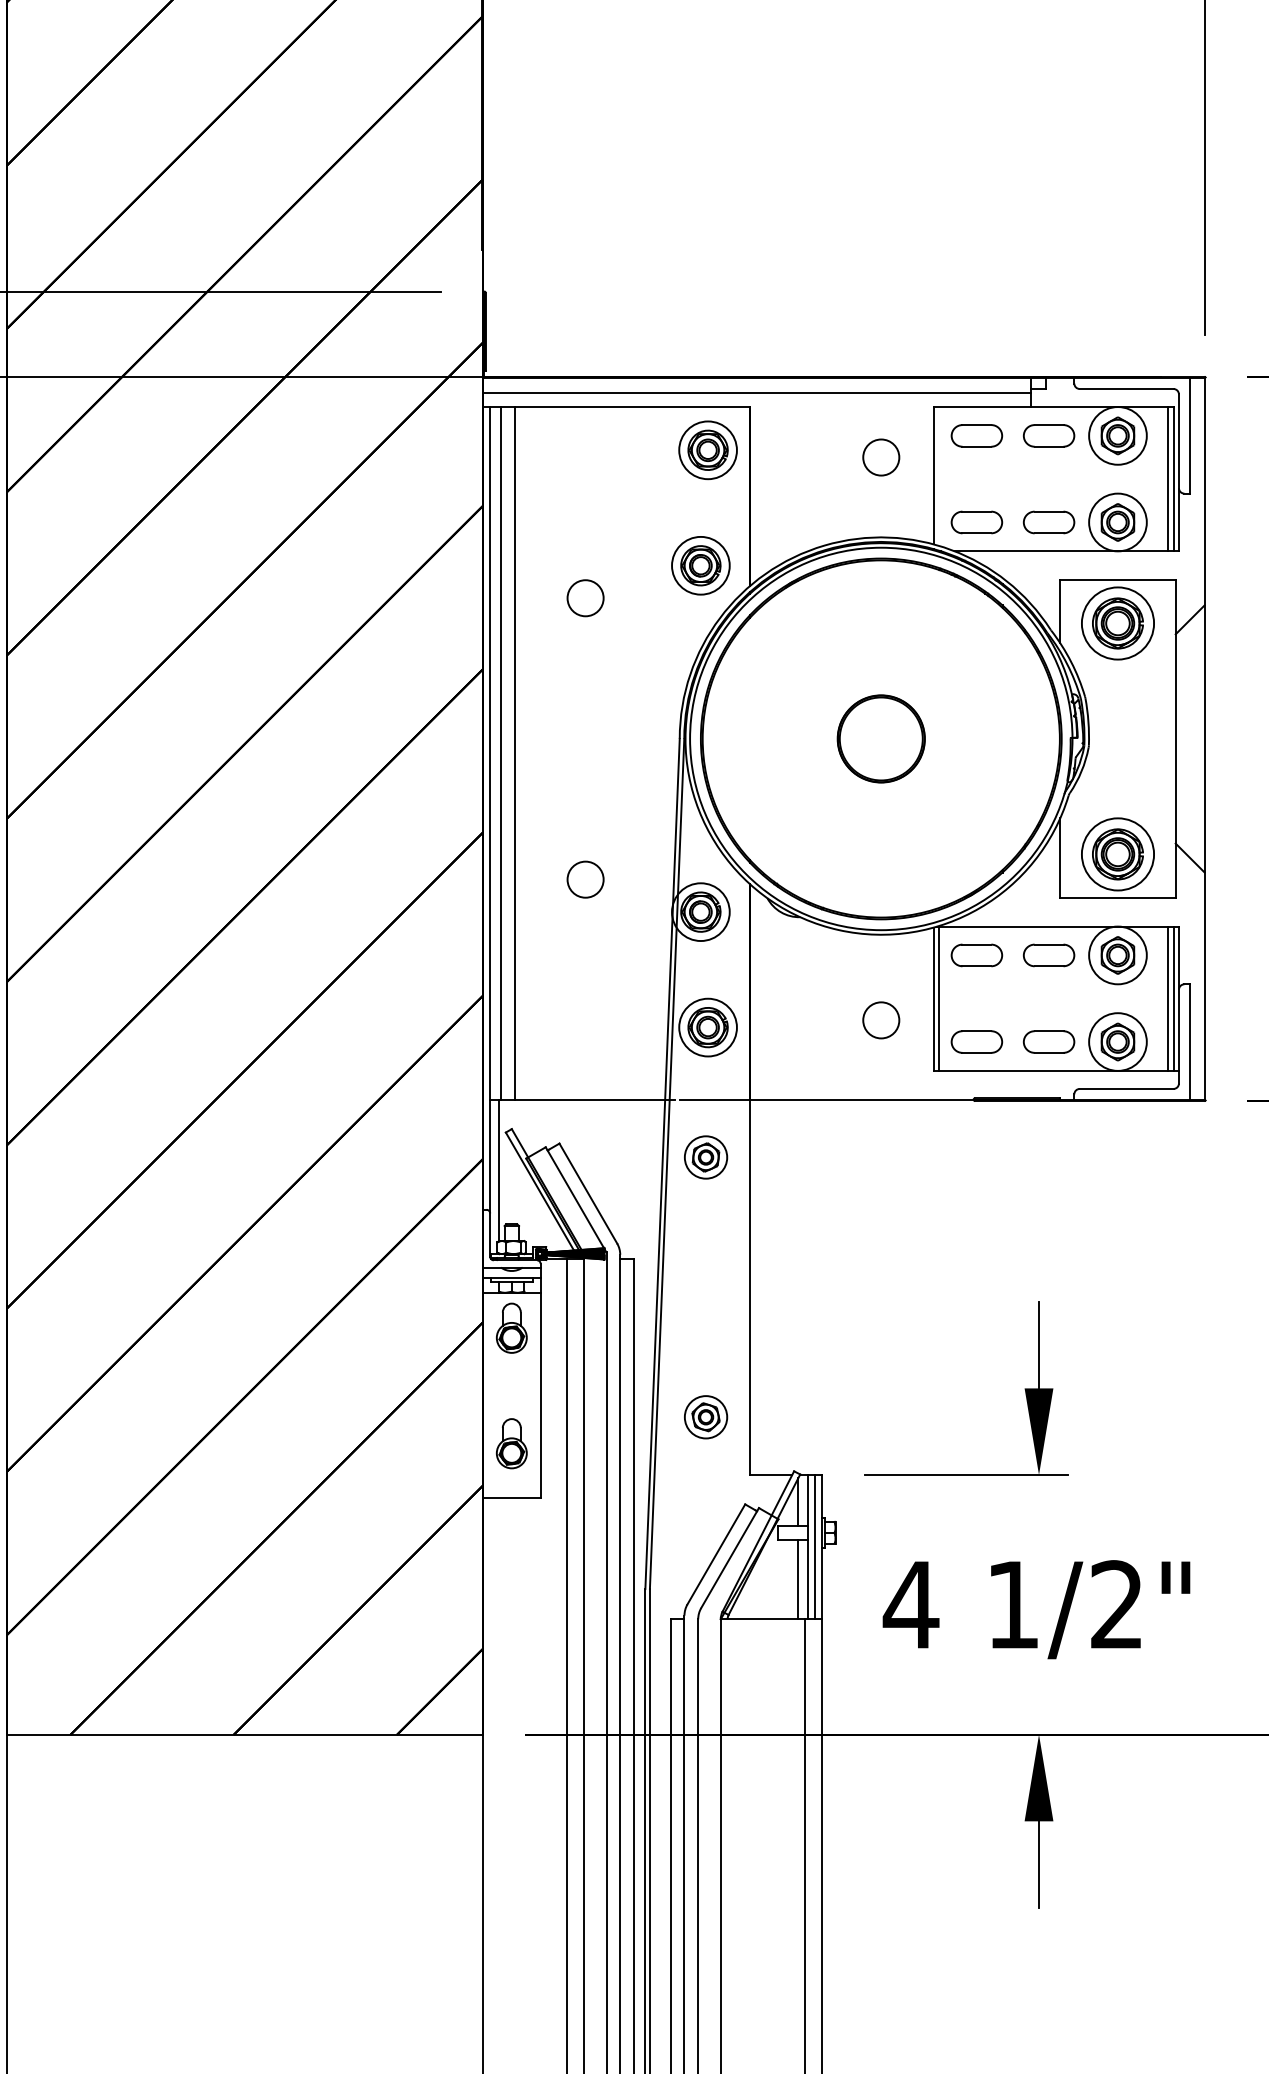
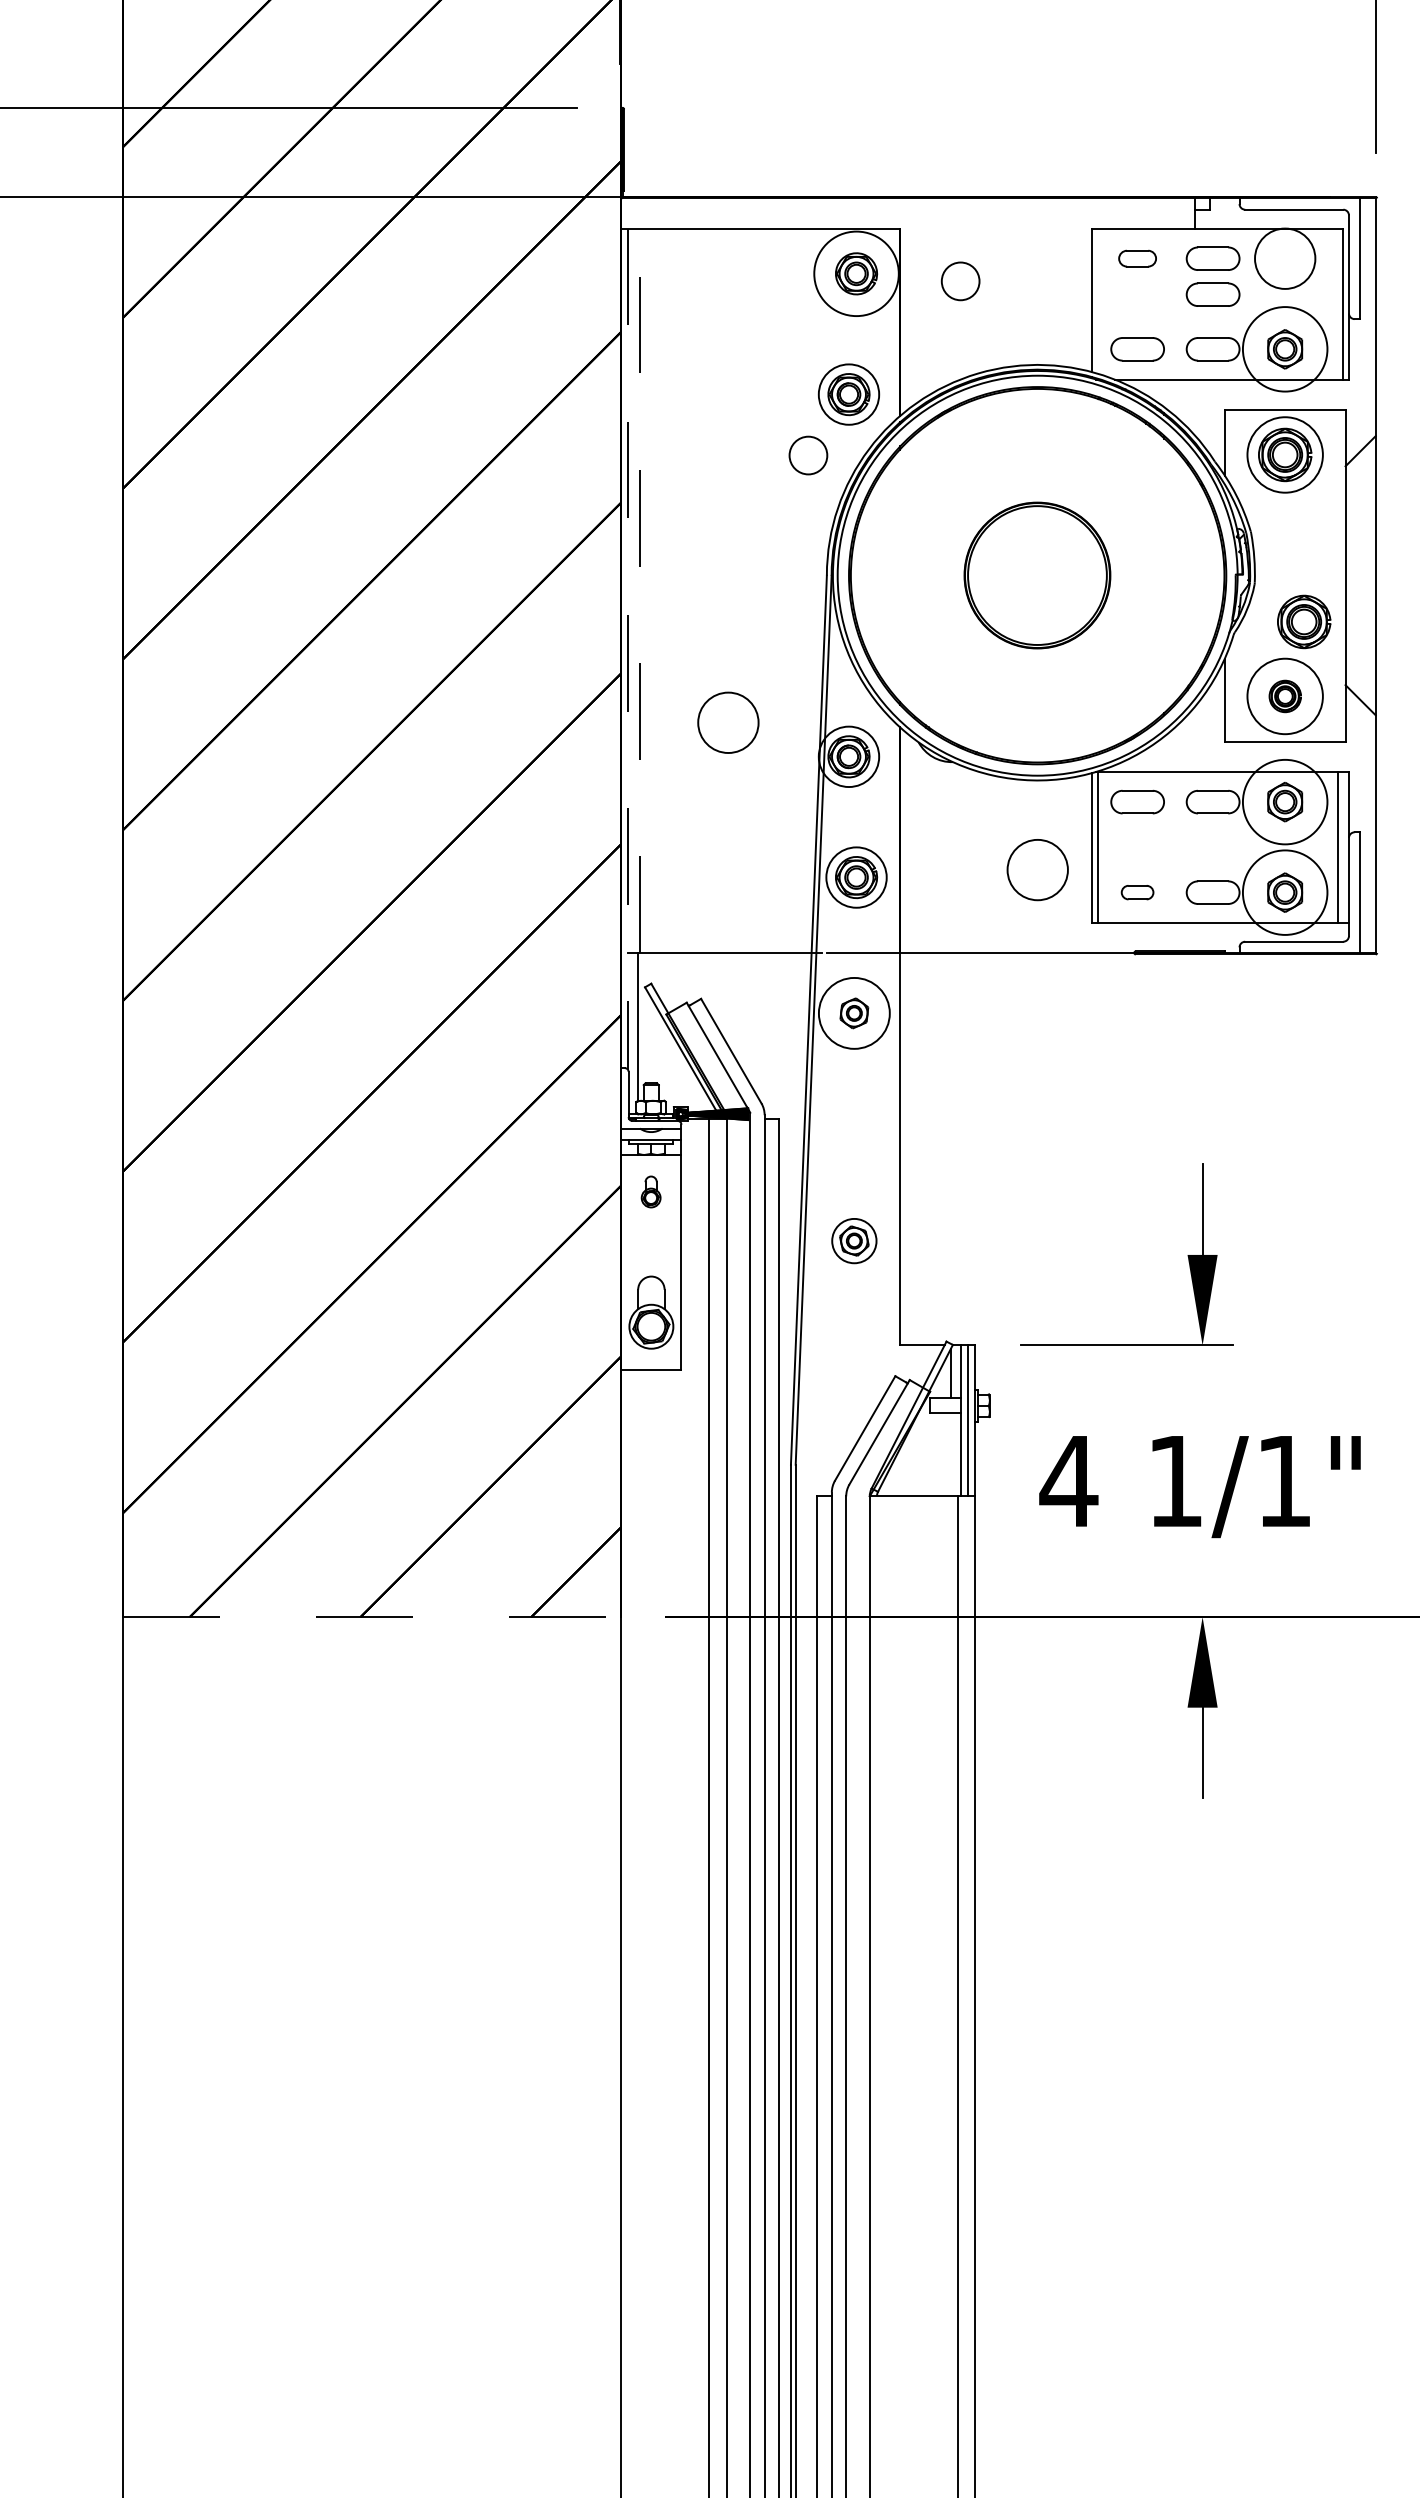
line: (756, 392) -> (907, 213), removed
part: (976, 435) -> (1137, 258), size x0.7
part: (1118, 435) -> (1285, 258), removed
circle: (708, 449) -> (856, 273), size x1.4
circle: (881, 457) -> (960, 281), moved
part: (1048, 470) -> (1212, 294), added
line: (1167, 478) -> (1337, 303), removed
circle: (1118, 522) -> (1285, 349), size x1.4
circle: (585, 598) -> (808, 455), moved
part: (881, 738) -> (1037, 575), size x1.6
line: (500, 753) -> (639, 590), solid -> dashed
line: (514, 753) -> (654, 590), removed
part: (1136, 782) -> (1304, 621), added
line: (490, 809) -> (628, 649), solid -> dashed
part: (1118, 854) -> (1285, 696), size x0.6
circle: (585, 879) -> (728, 722), size x1.6
circle: (1118, 954) -> (1285, 801), size x1.4
line: (1173, 997) -> (1343, 846), removed
circle: (881, 1019) -> (1037, 869), size x1.6
part: (976, 1041) -> (1137, 892), size x0.6
circle: (1118, 1041) -> (1285, 892), size x1.4
circle: (706, 1157) -> (854, 1013), size x1.6
part: (511, 1327) -> (650, 1191), size x0.6
part: (706, 1417) -> (854, 1241), moved
part: (511, 1443) -> (650, 1312), size x1.4
line: (797, 1579) -> (950, 1454), removed
text: (1116, 1604) -> (1283, 1480), 1/2" -> 1/1"
line: (245, 1735) -> (372, 1617), solid -> dashed

